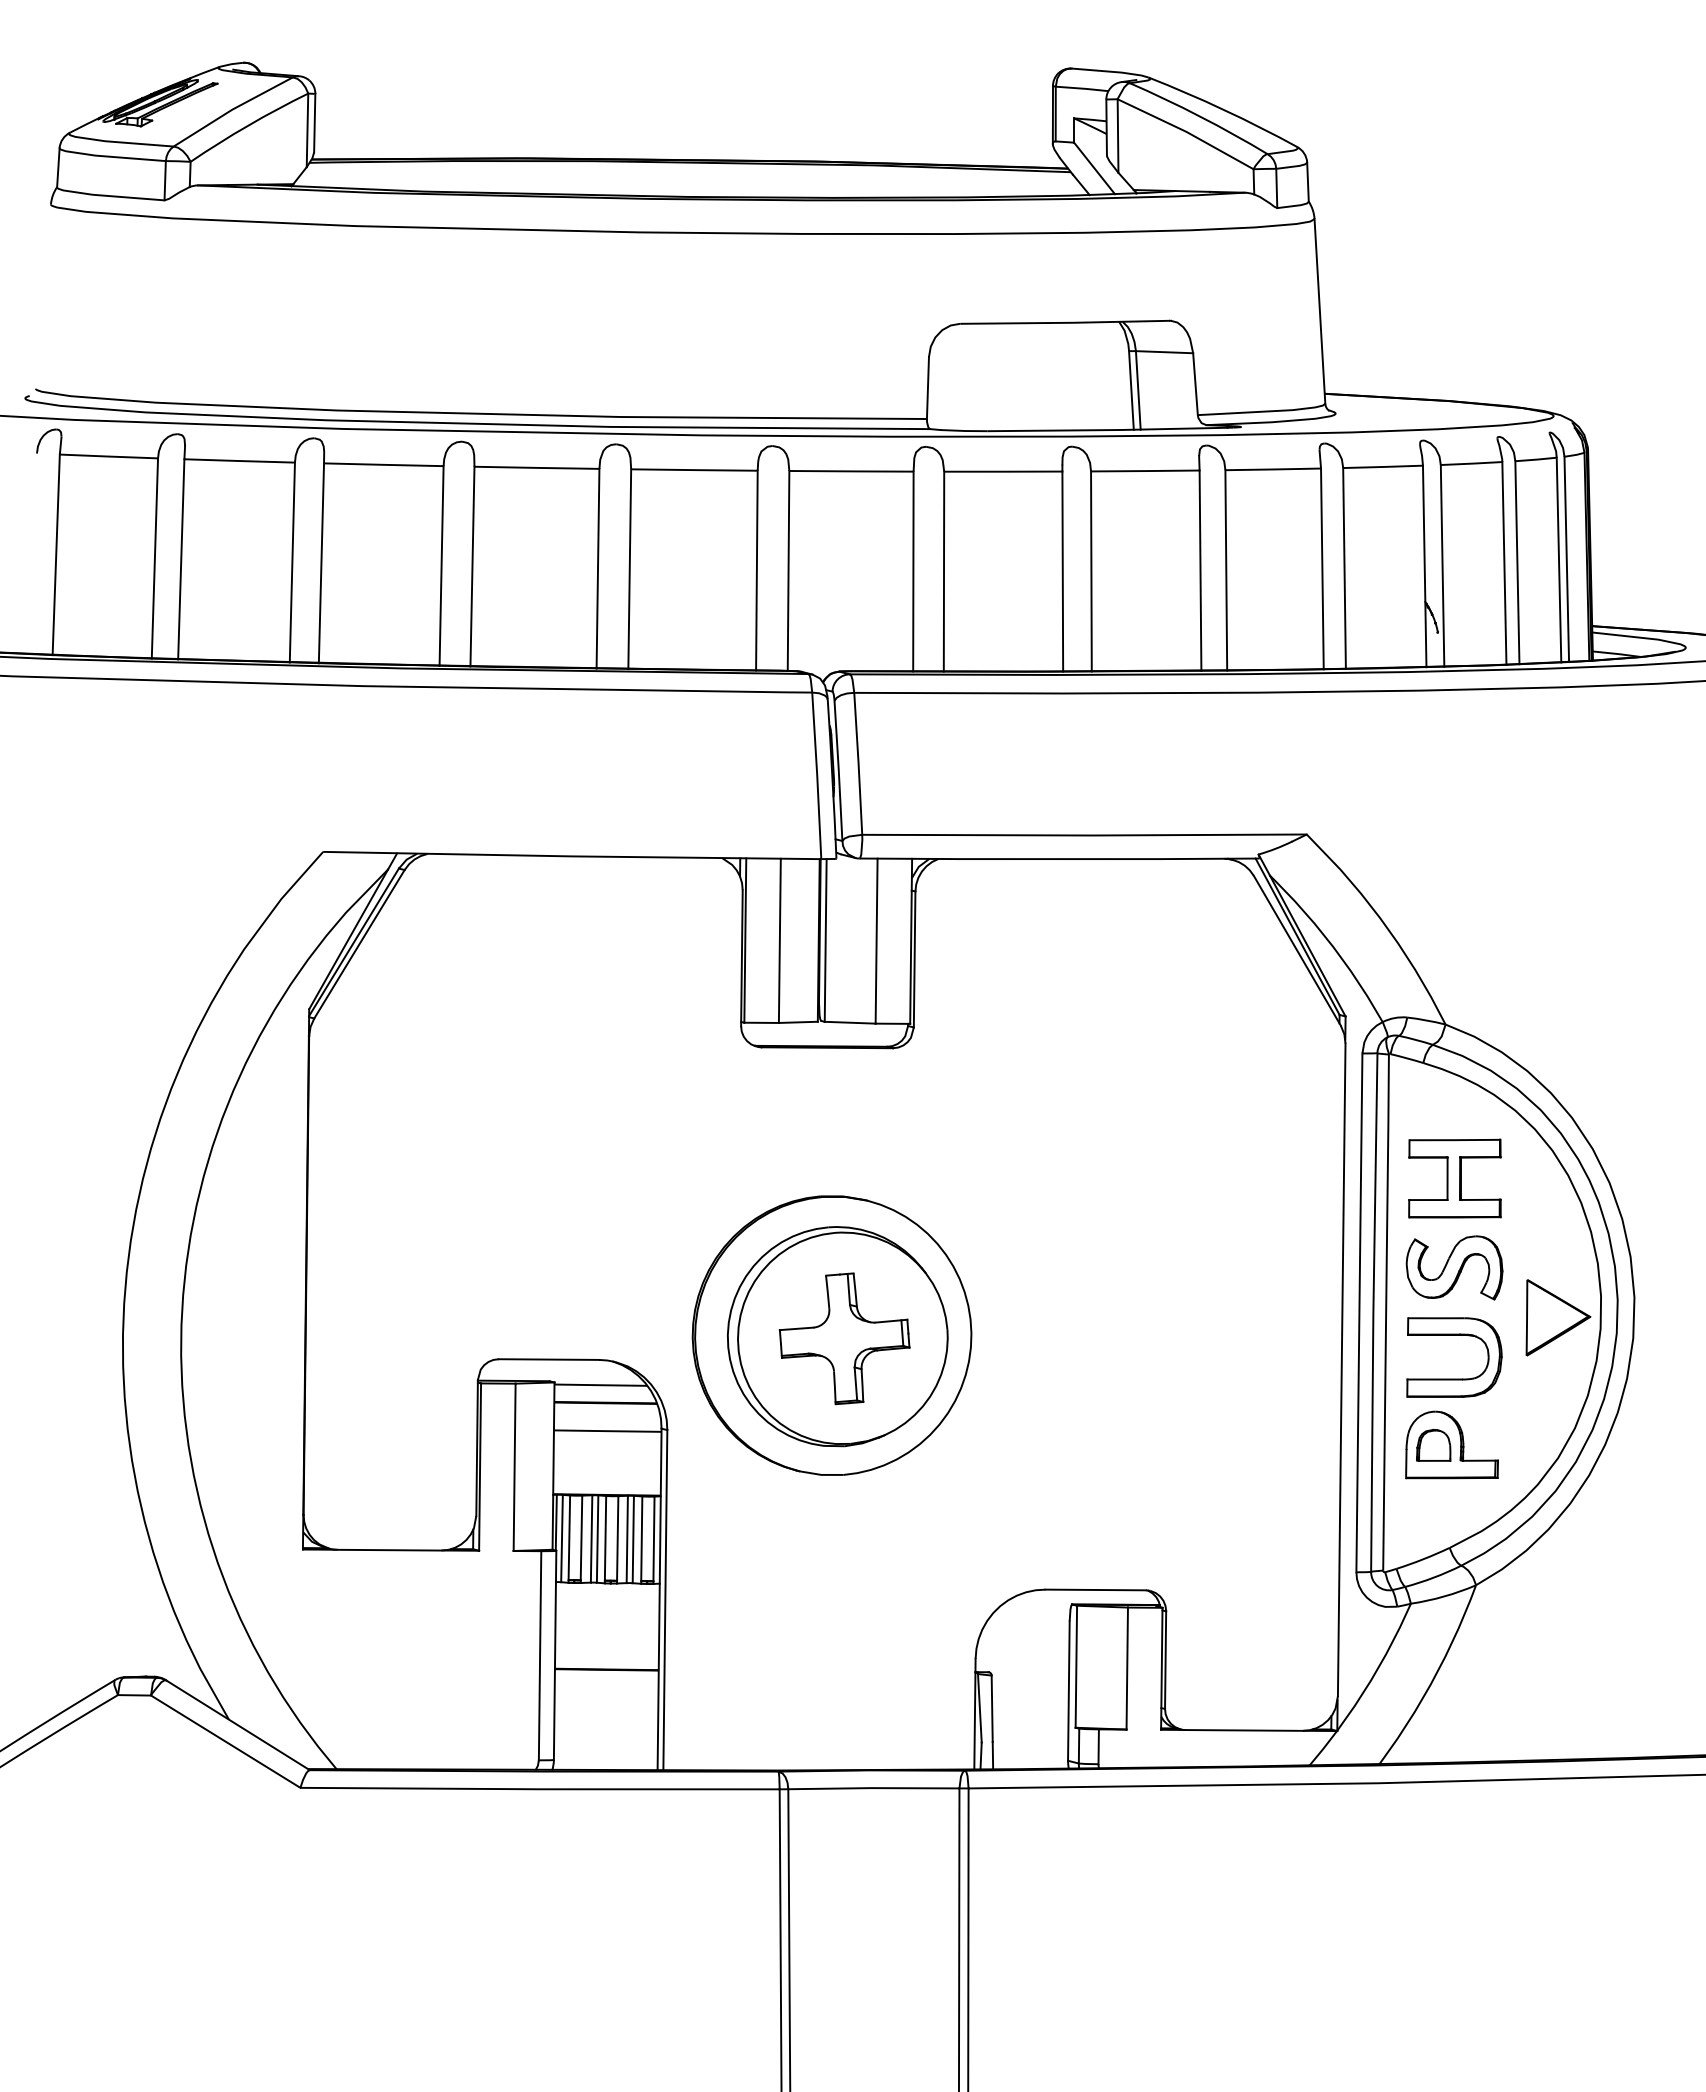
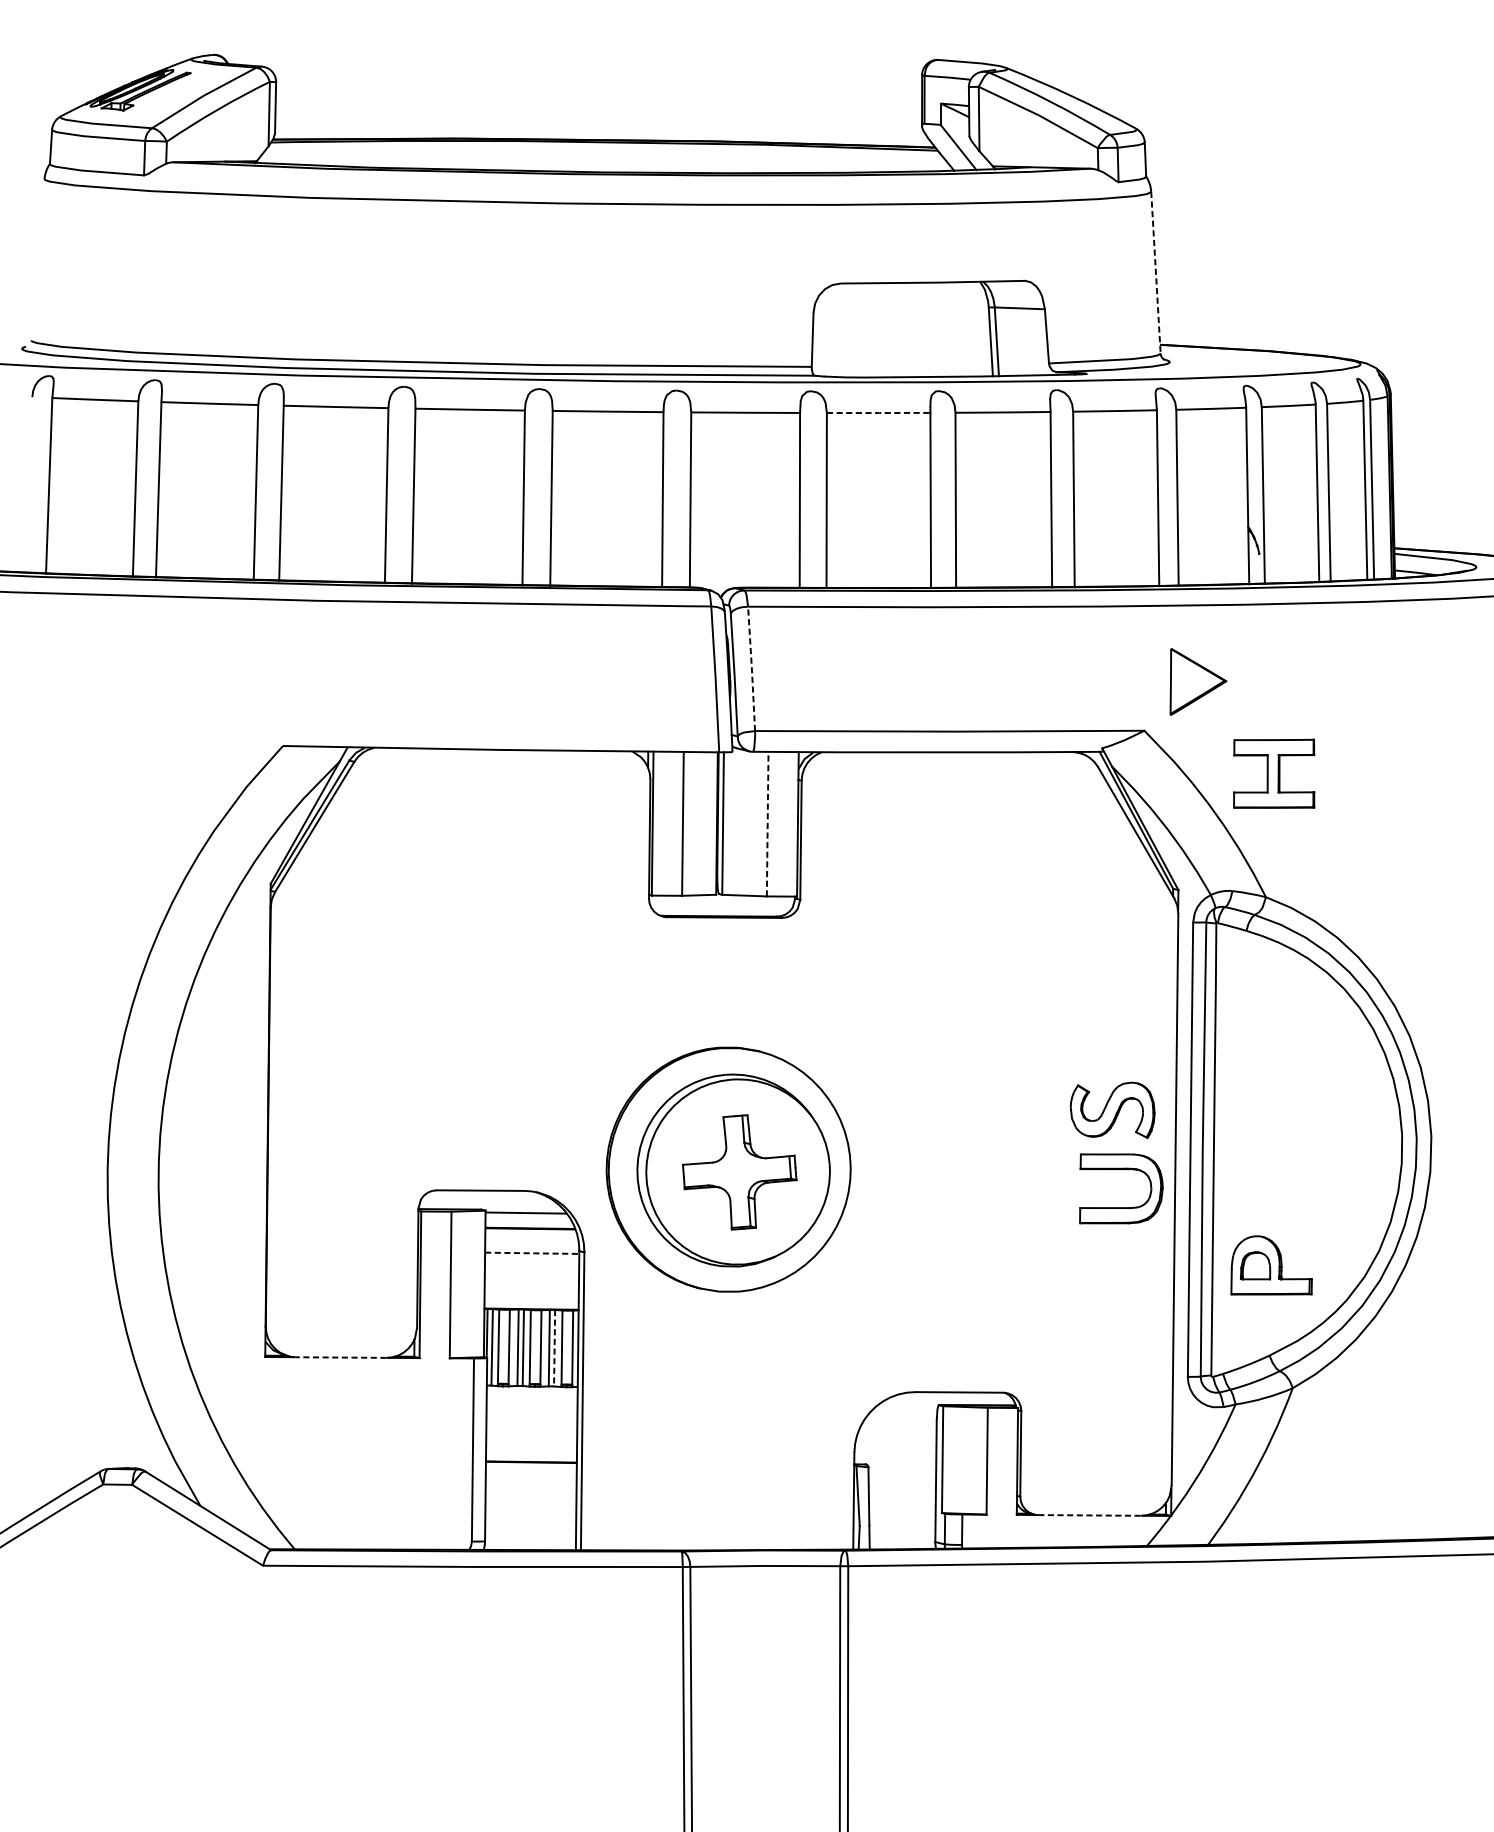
line: (1319, 311) -> (1155, 272), solid -> dashed
line: (1004, 471) -> (879, 412), solid -> dashed
line: (858, 762) -> (751, 667), solid -> dashed
line: (876, 941) -> (767, 824), solid -> dashed
part: (1454, 1178) -> (1273, 773), moved
part: (1454, 1267) -> (1112, 1109), moved
part: (1558, 1317) -> (1198, 681), moved
part: (1454, 1378) -> (1121, 1207), moved
line: (607, 1431) -> (531, 1253), solid -> dashed
line: (633, 1539) -> (554, 1348), solid -> dashed
line: (389, 1550) -> (341, 1357), solid -> dashed
line: (1244, 1730) -> (1089, 1515), solid -> dashed

